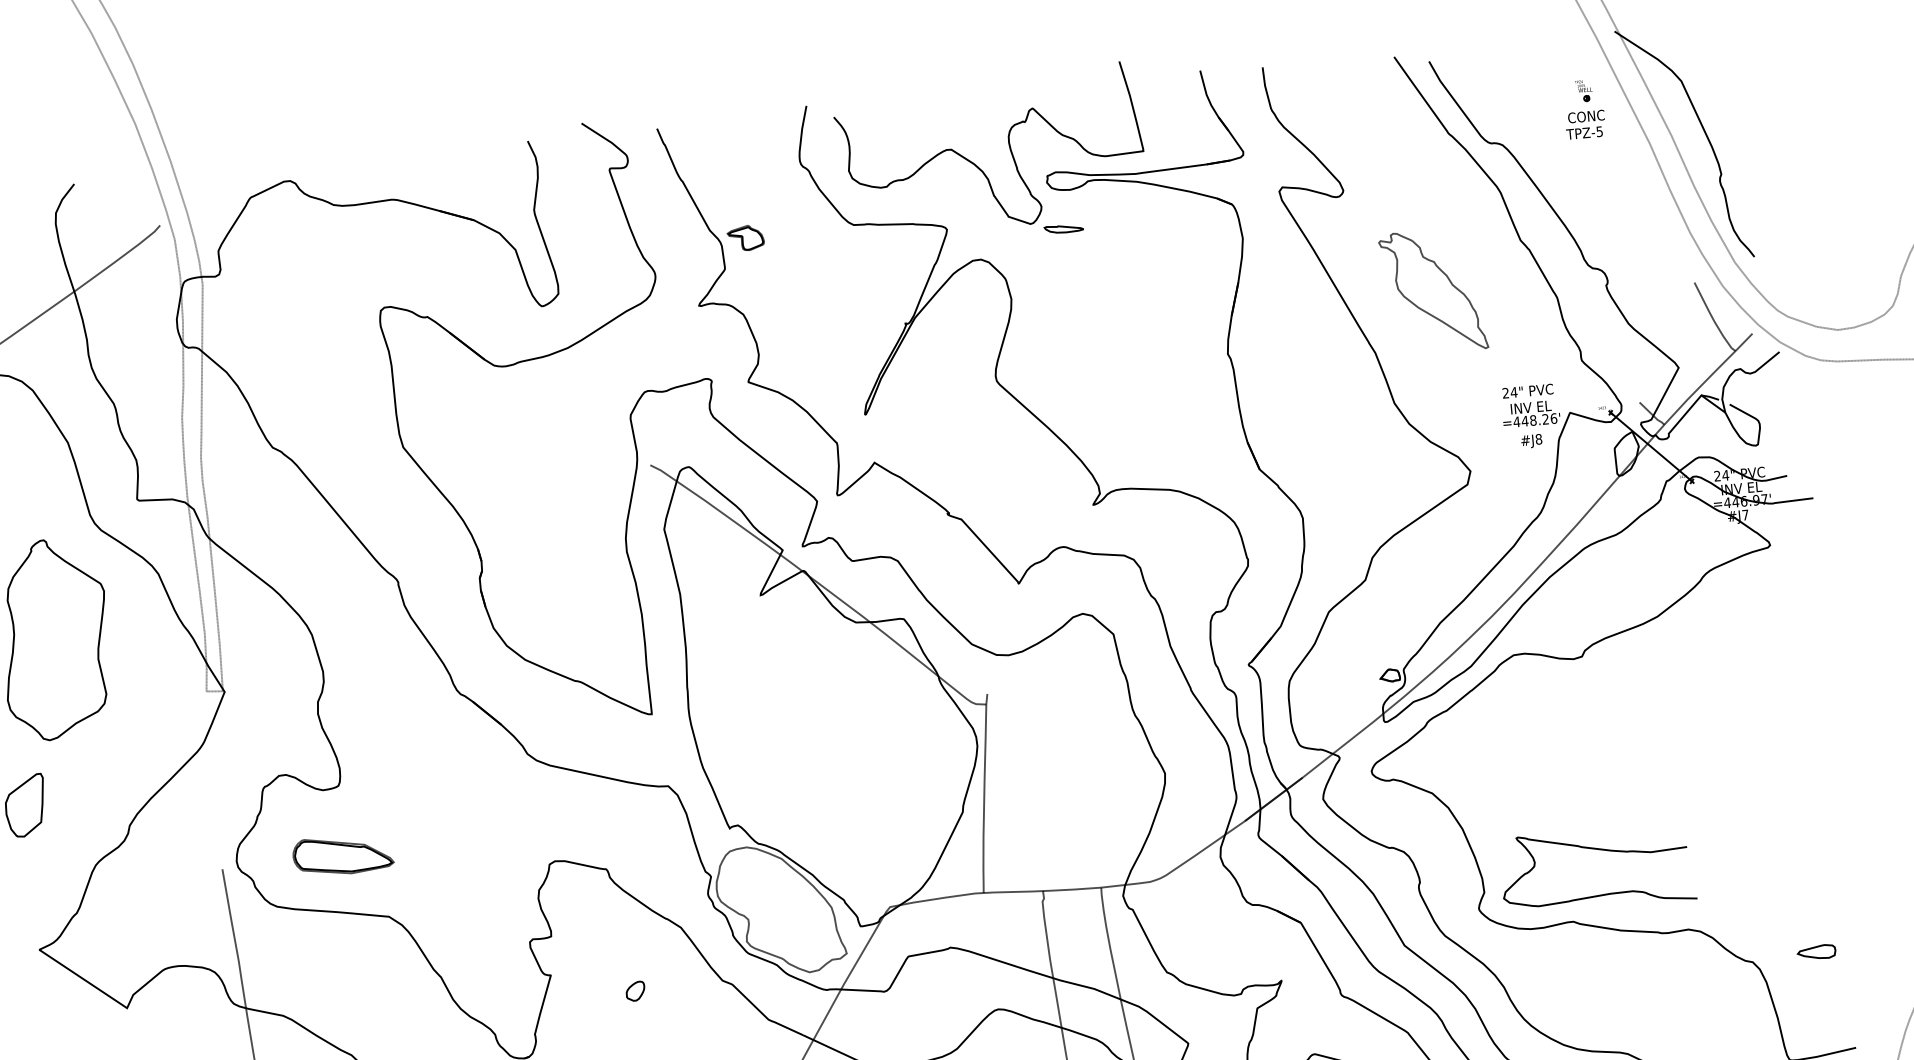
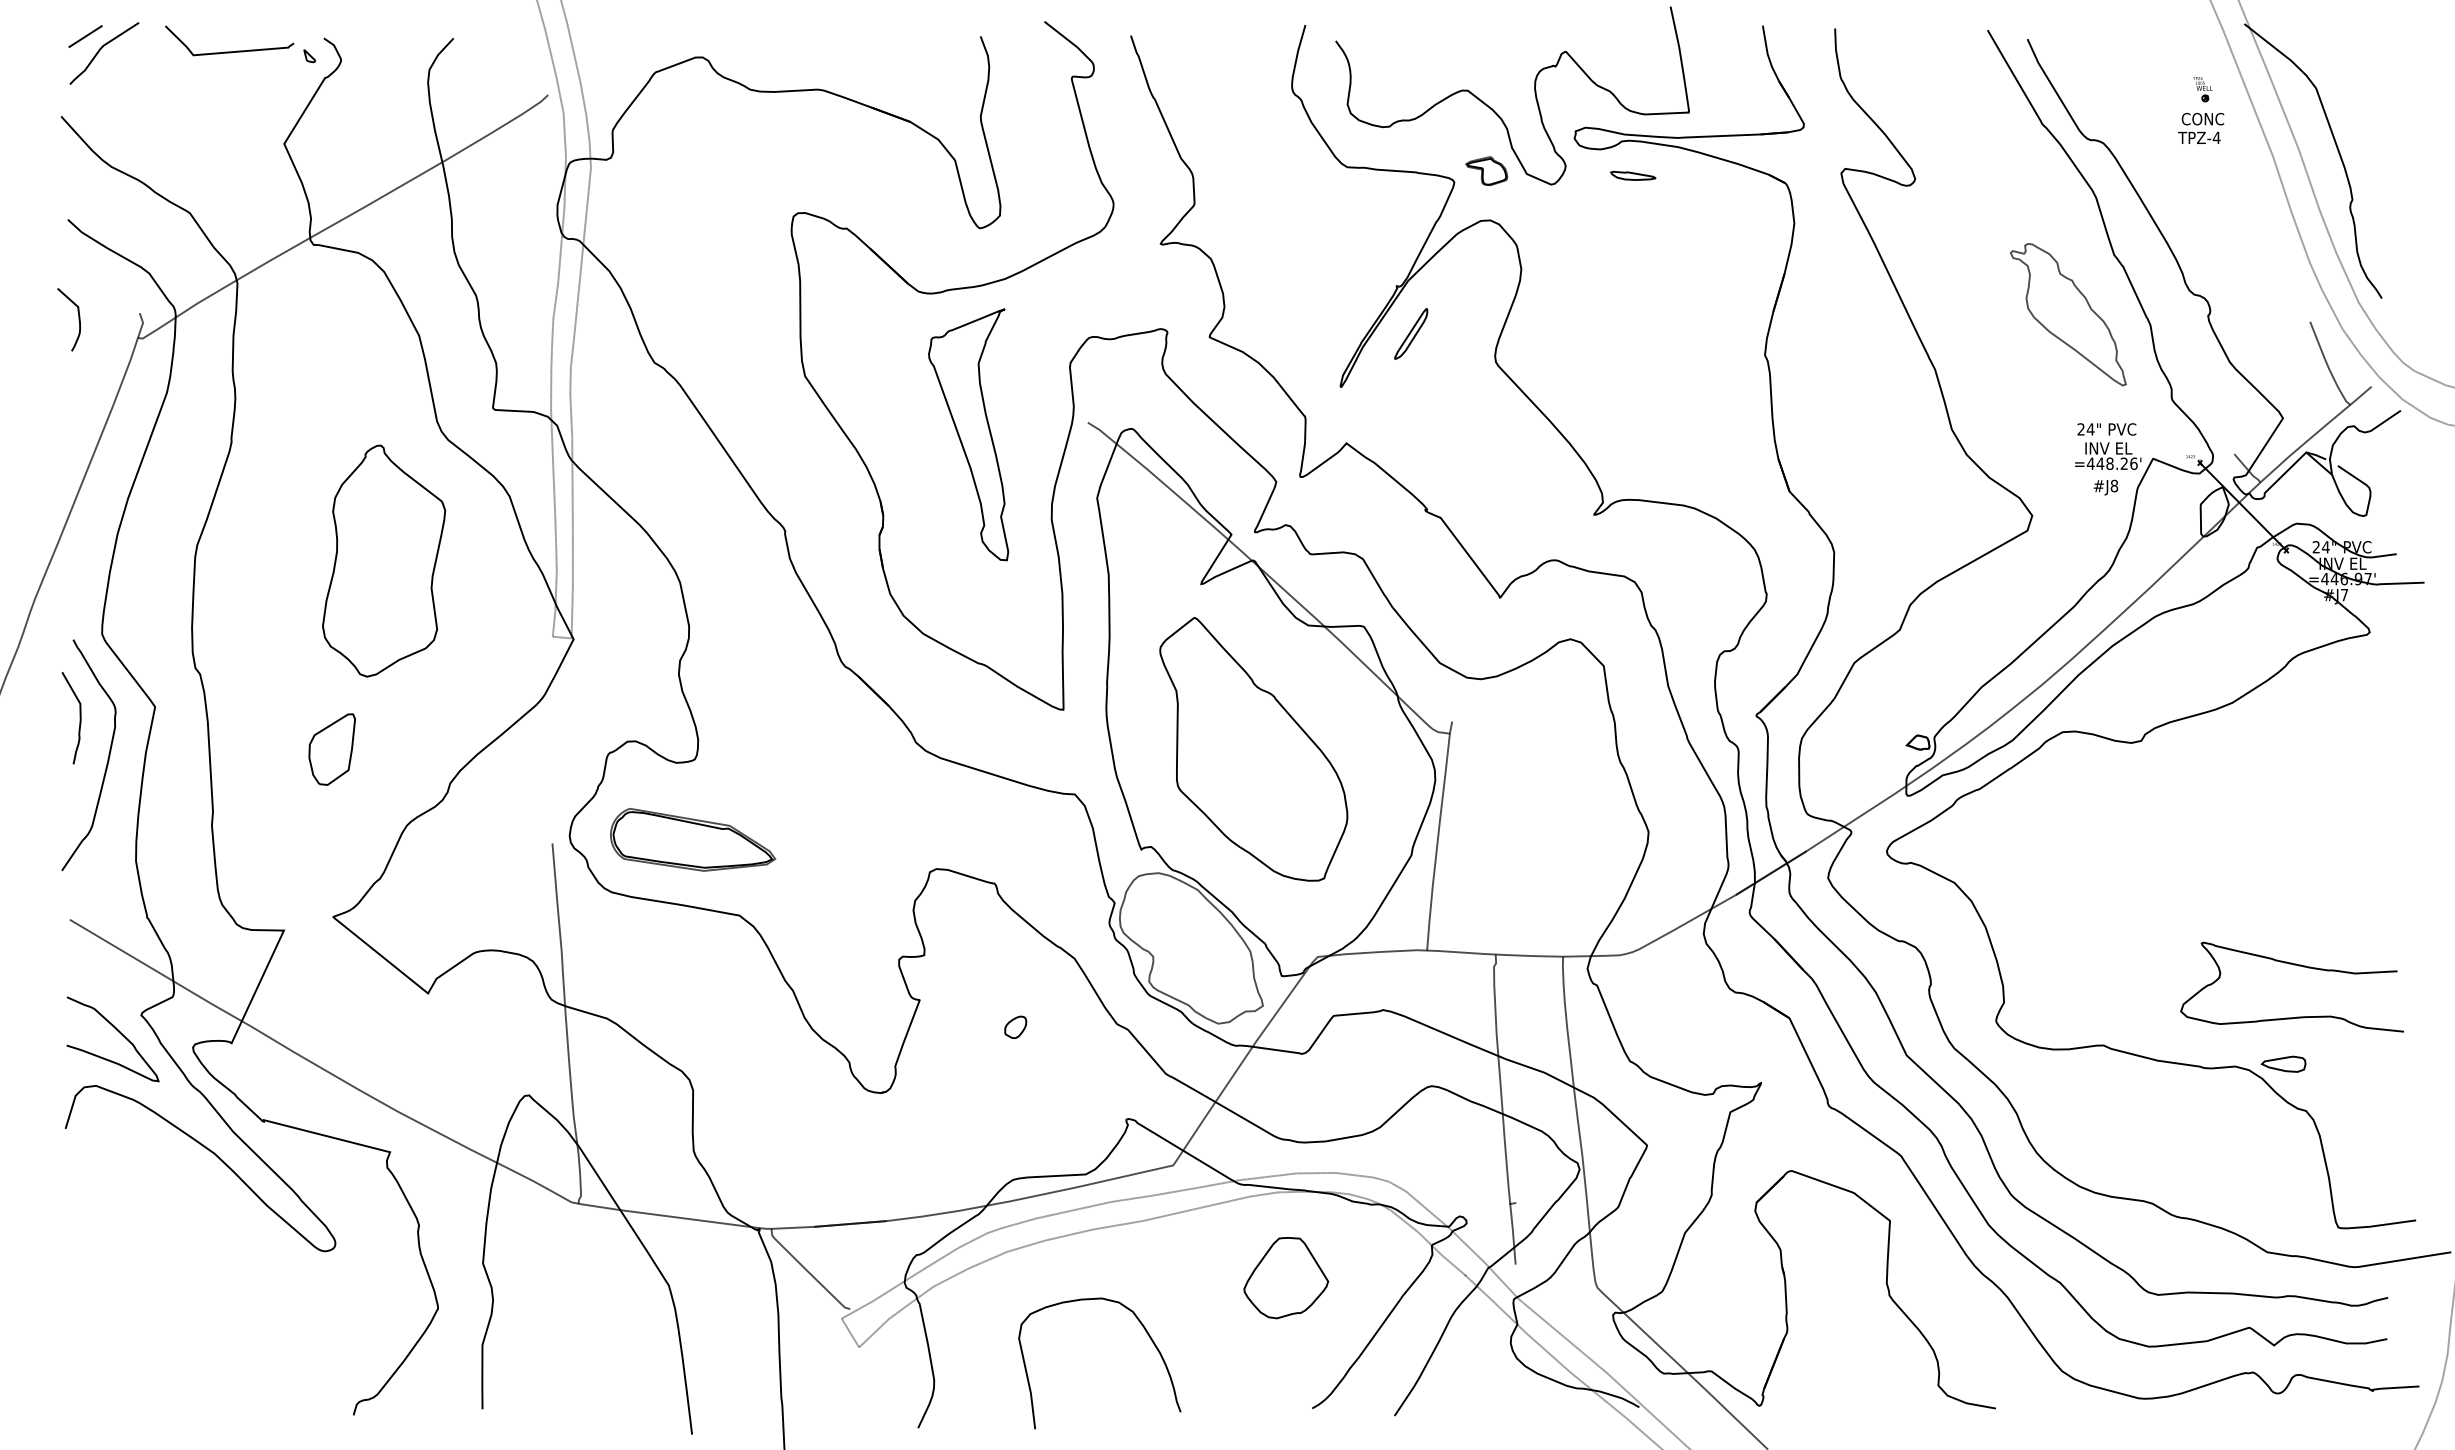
text: (1599, 131) -> (2216, 137), TPZ-5 -> TPZ-4
part: (1064, 228) -> (1633, 175), moved
part: (745, 238) -> (1486, 171), moved
part: (1433, 291) -> (2068, 314), moved
part: (921, 363) -> (1411, 333), added
part: (548, 484) -> (968, 434), added
part: (818, 732) -> (1253, 748), added
curve: (1601, 850) -> (2298, 966), moved
part: (343, 854) -> (693, 839), size x1.43
part: (1816, 951) -> (2283, 1063), moved

